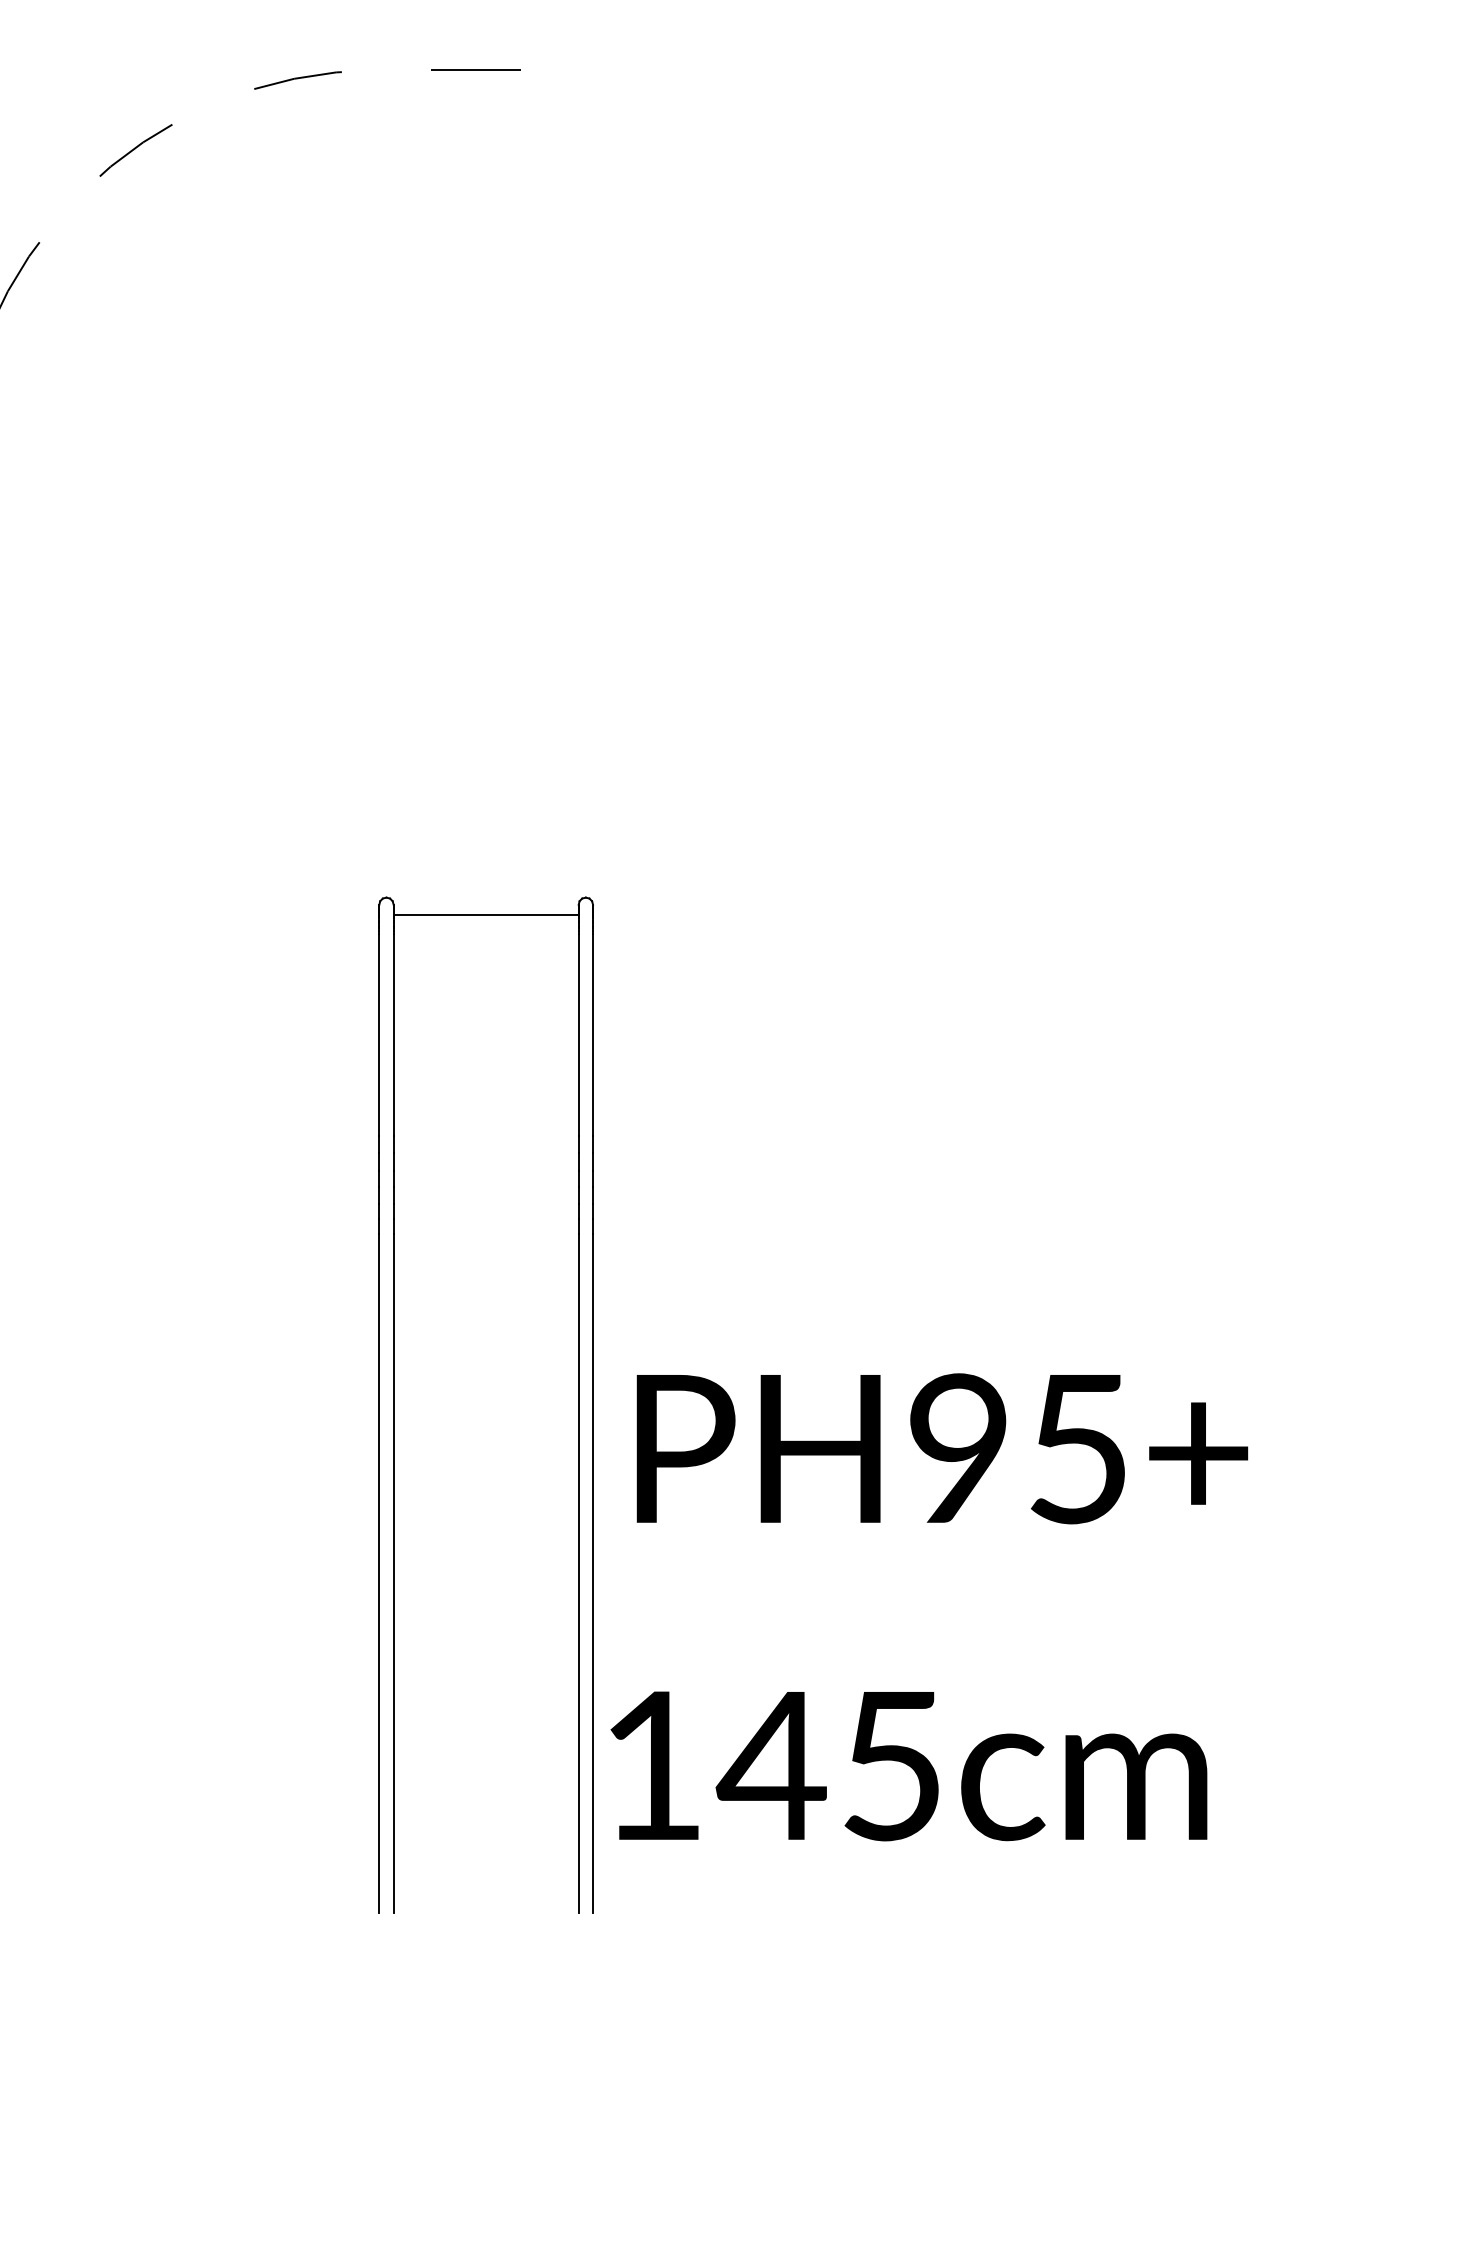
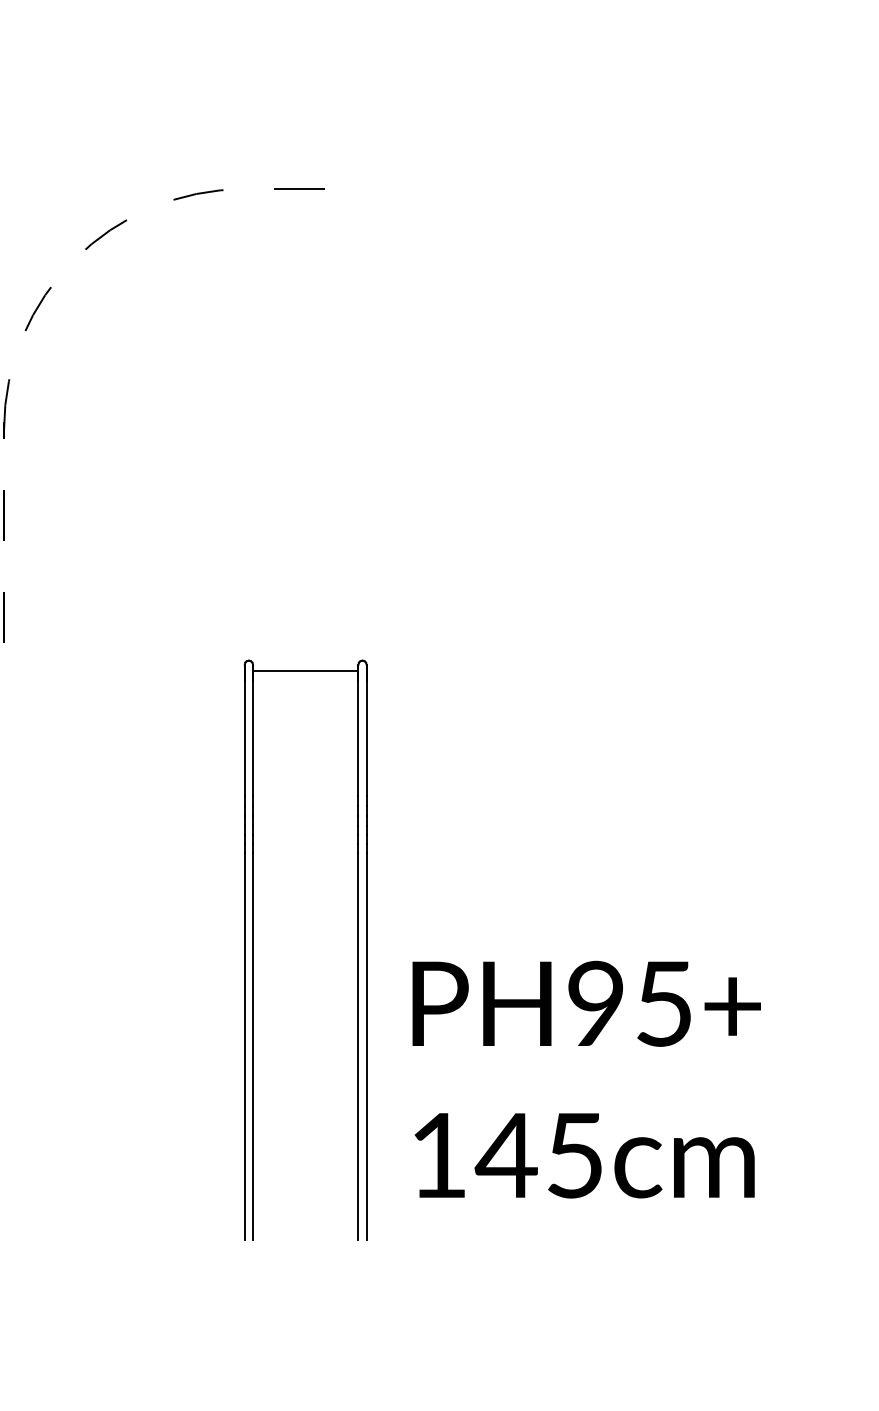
text: (941, 1448) -> (586, 1003), moved
text: (908, 1765) -> (584, 1155), moved

